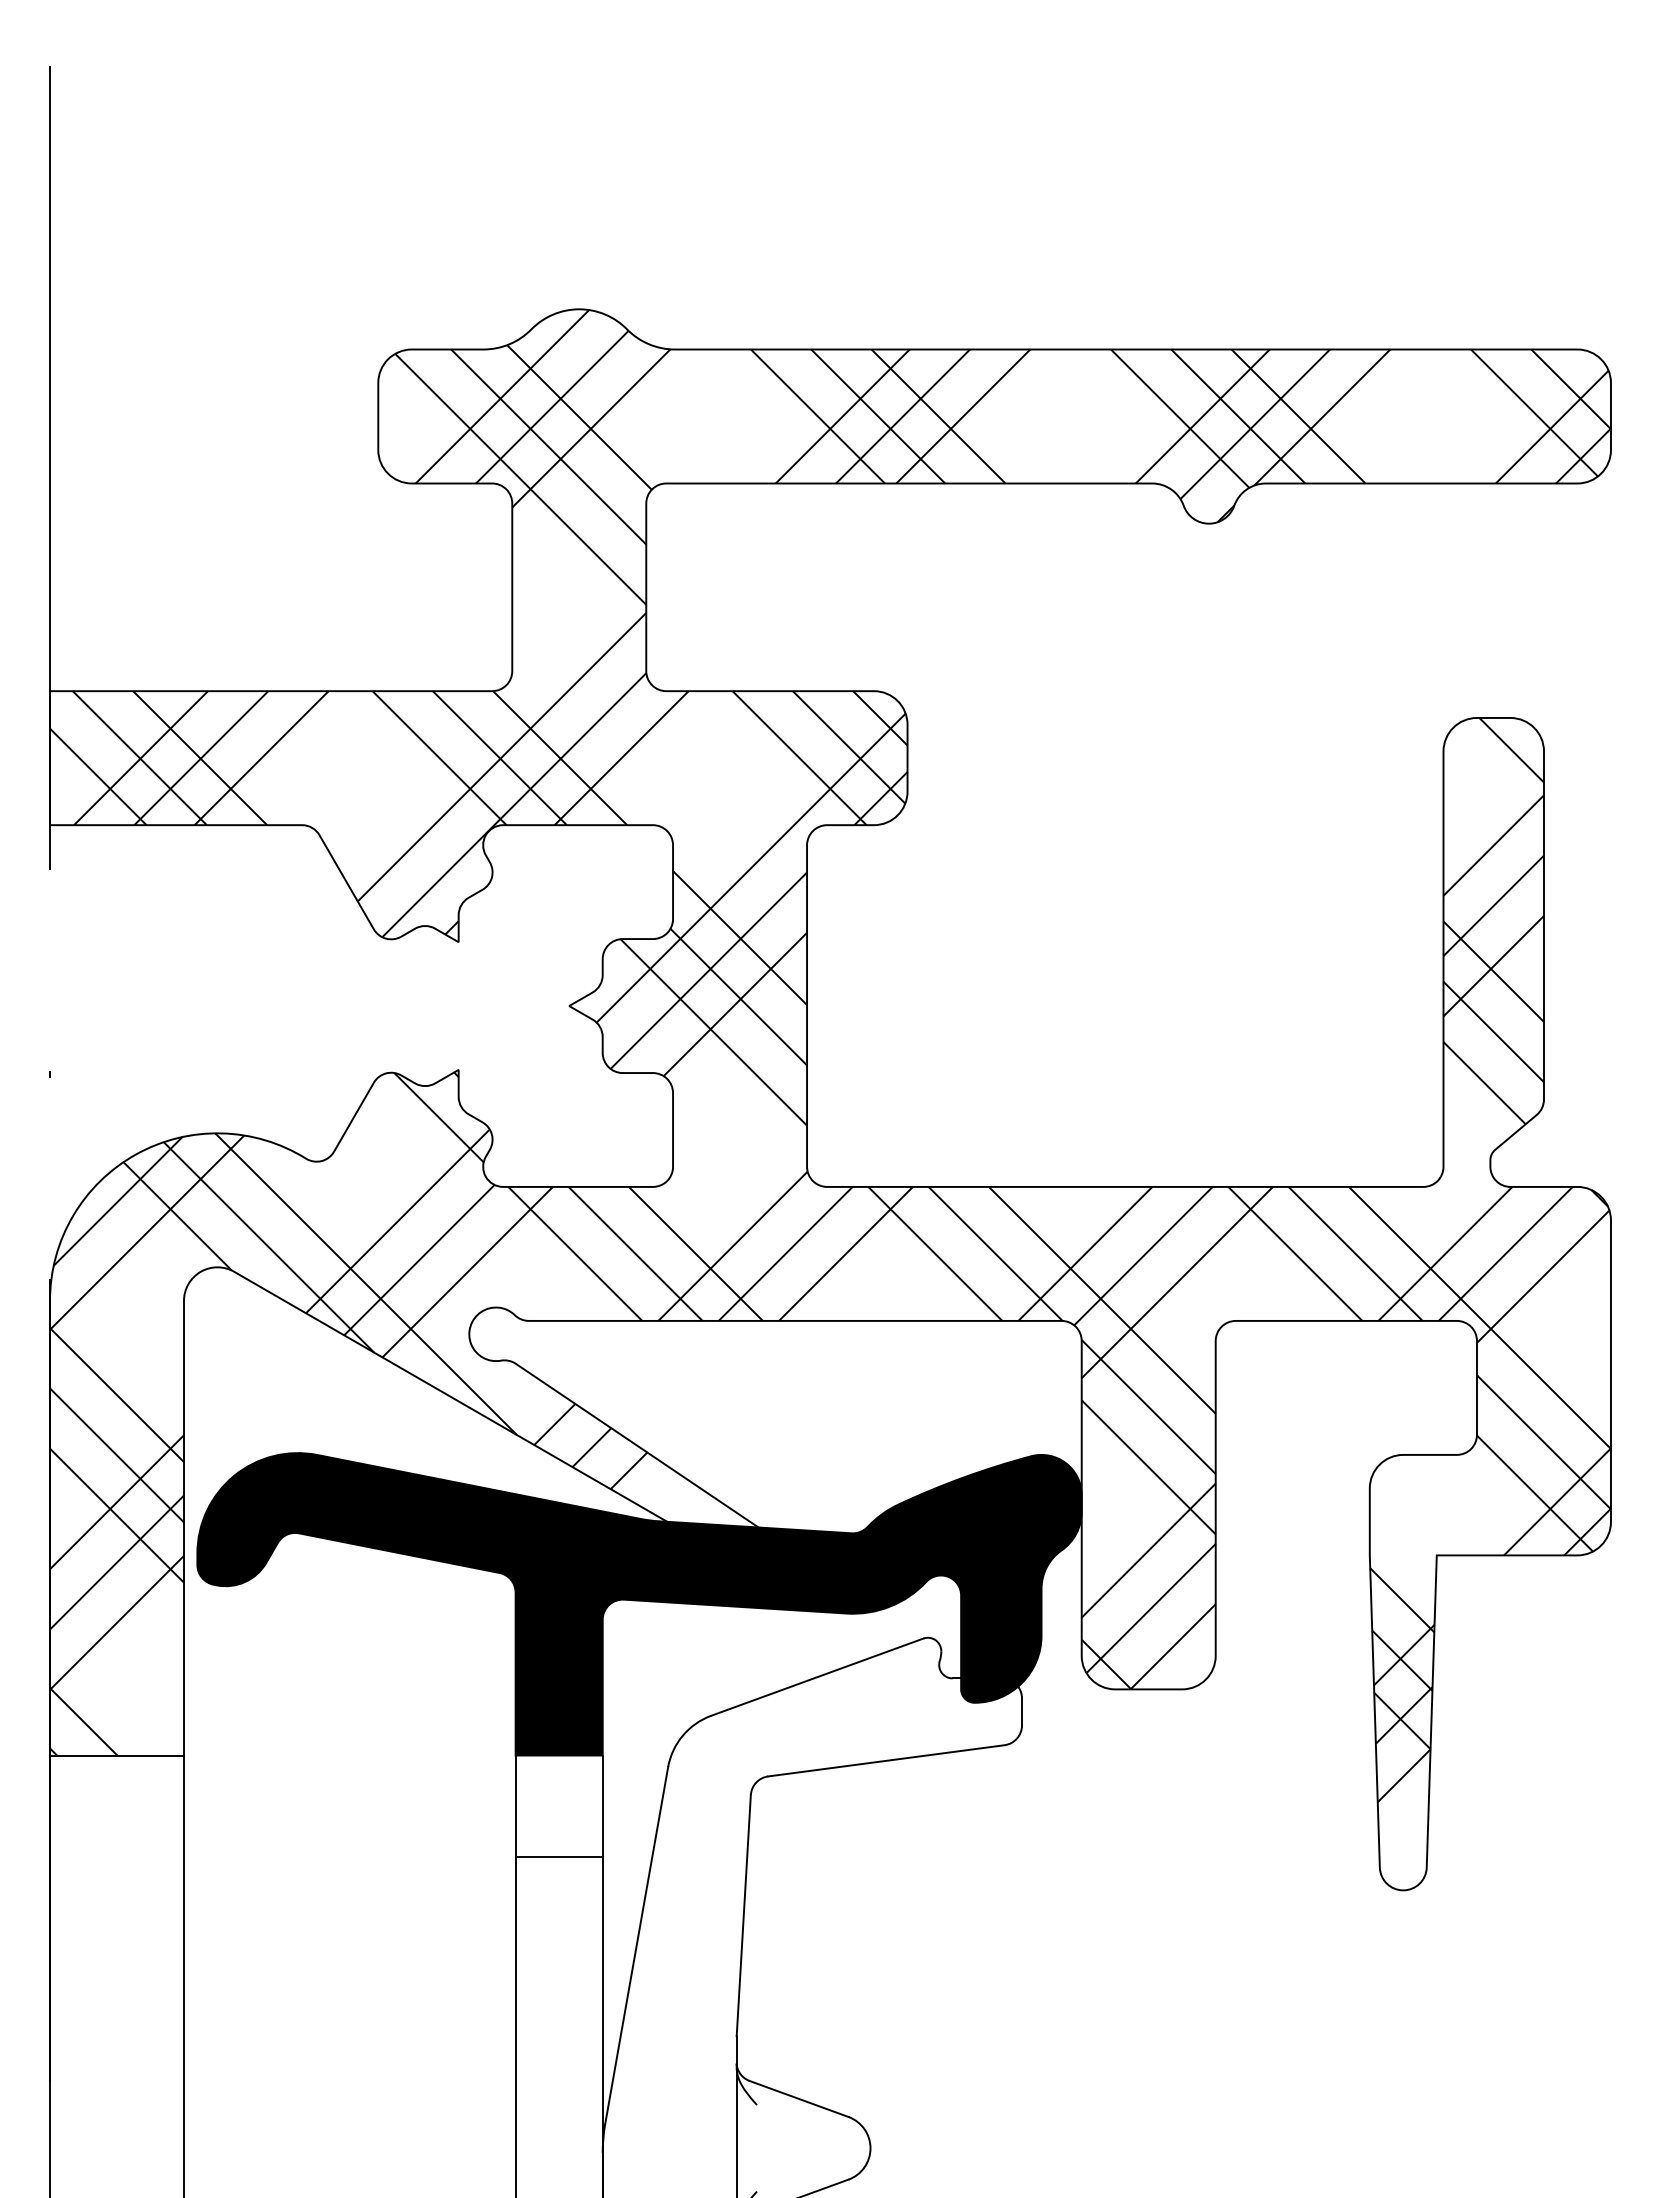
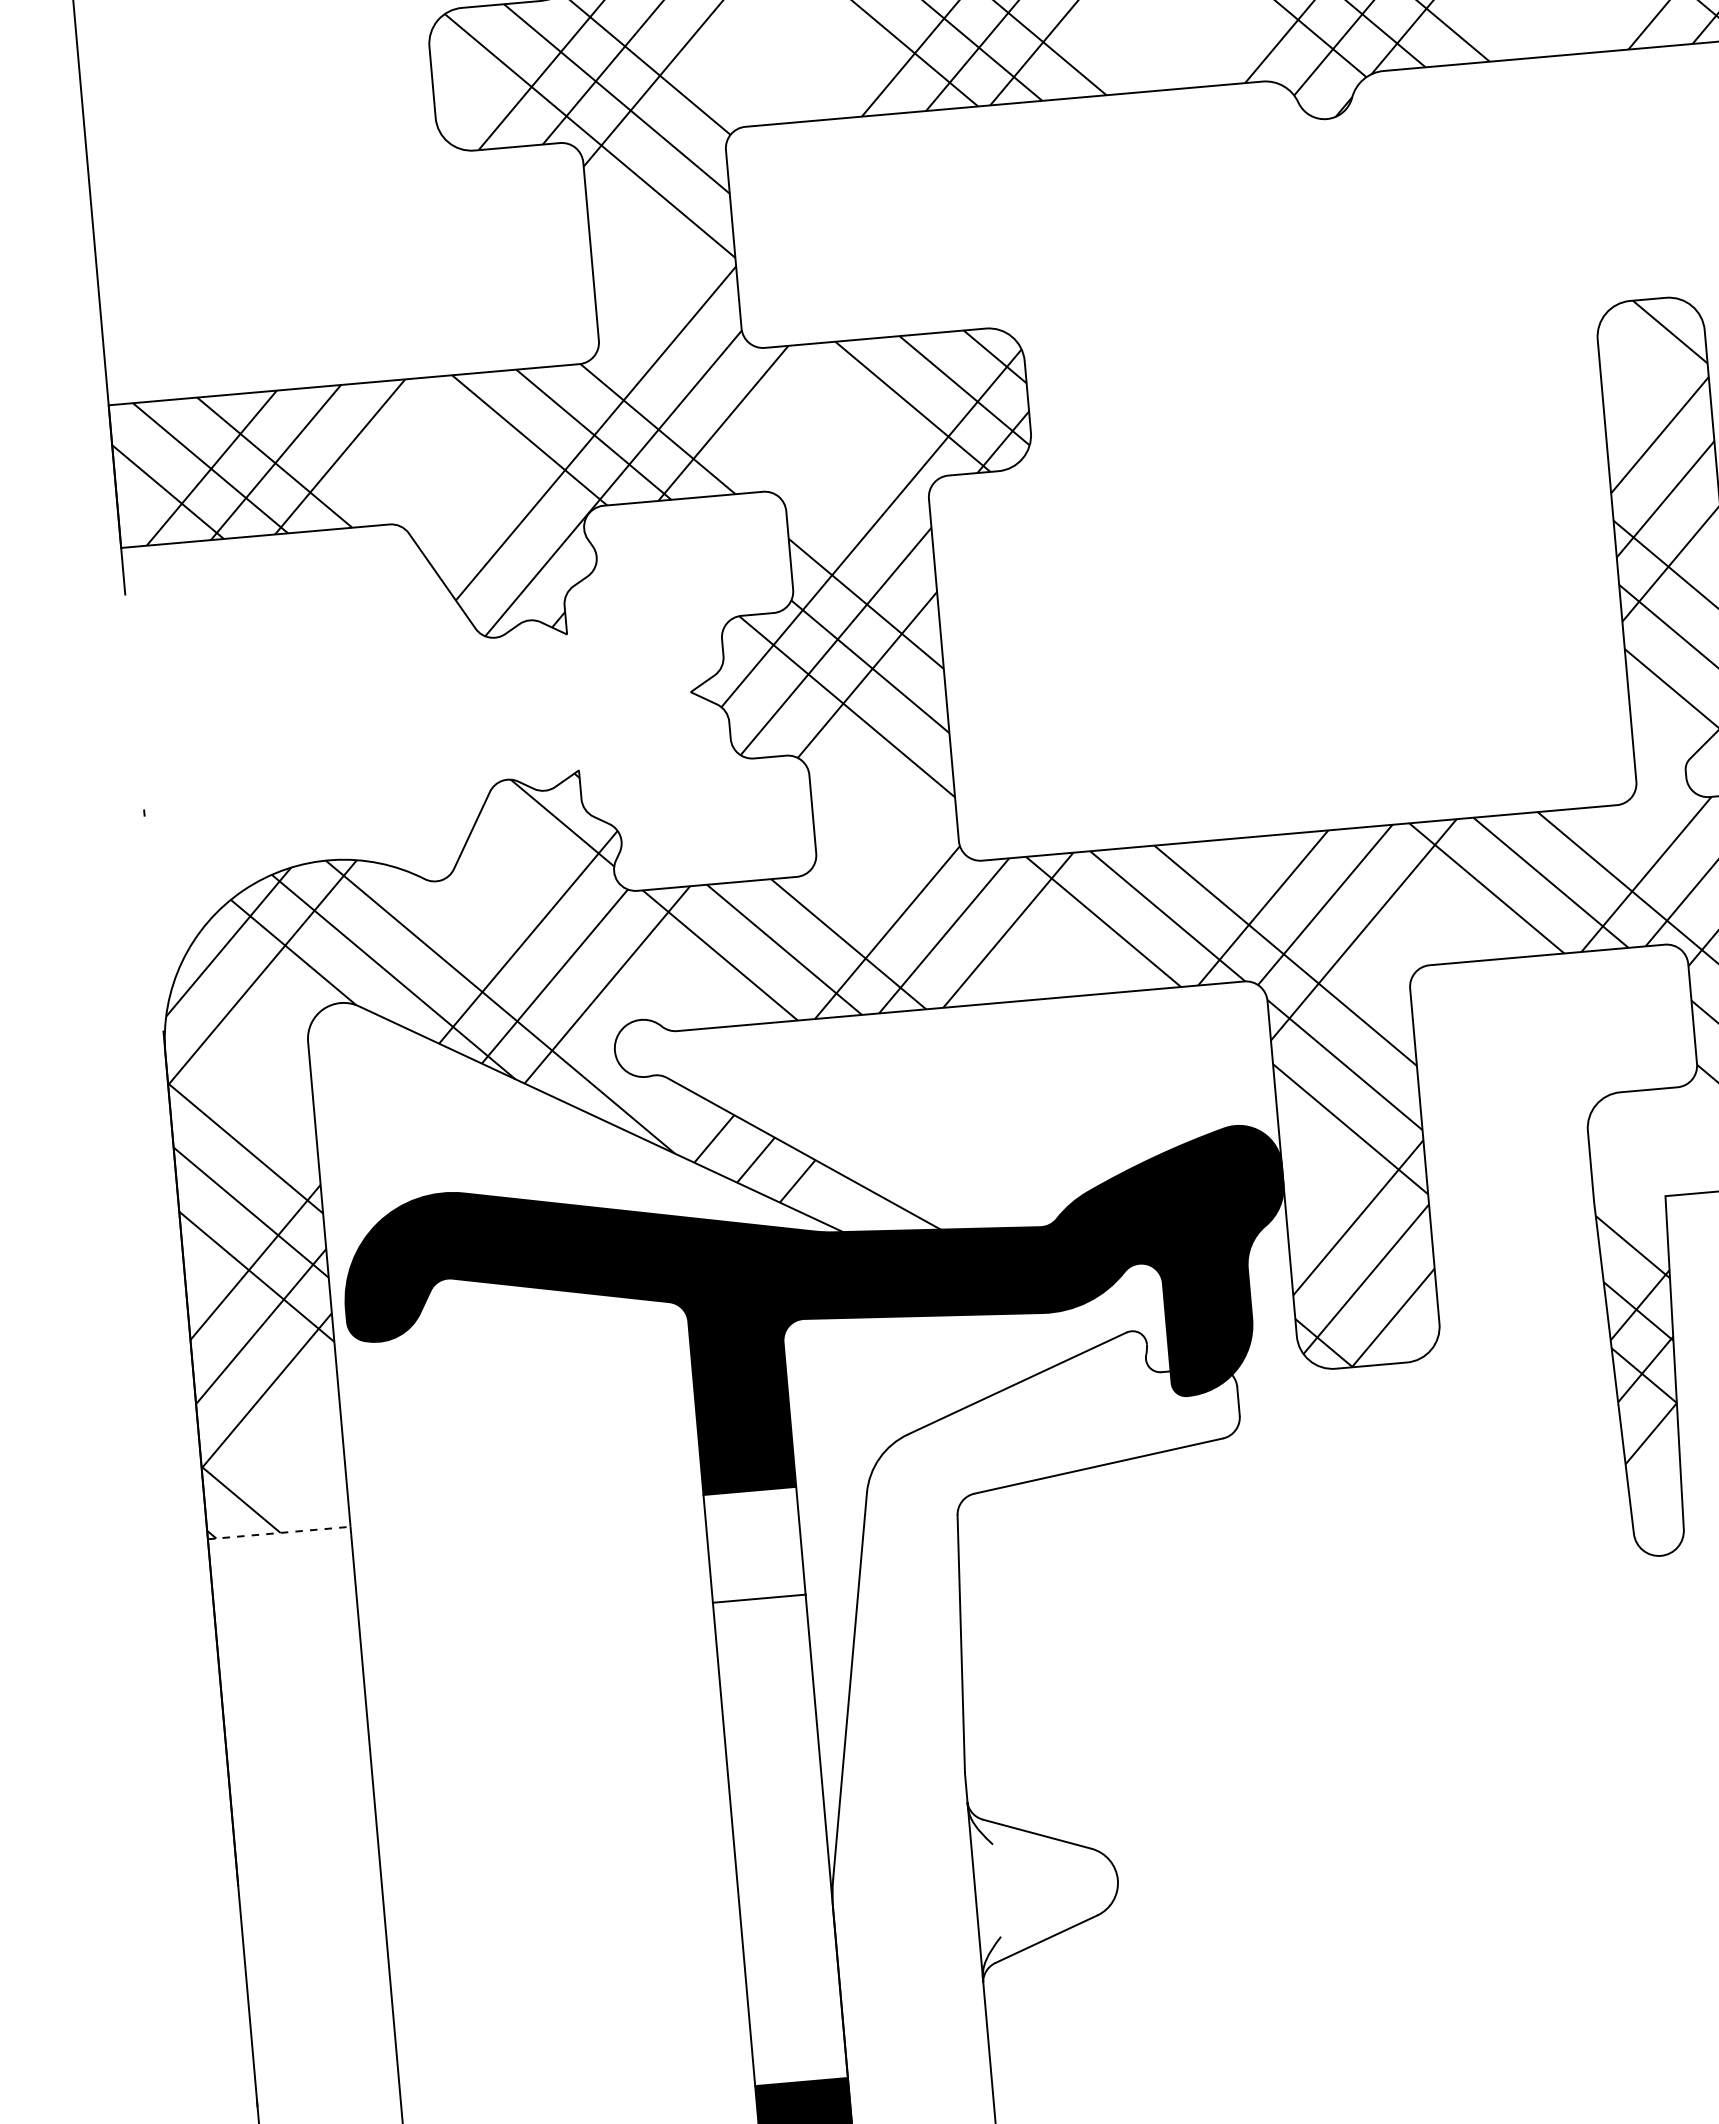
line: (117, 1756) -> (279, 1533), solid -> dashed

